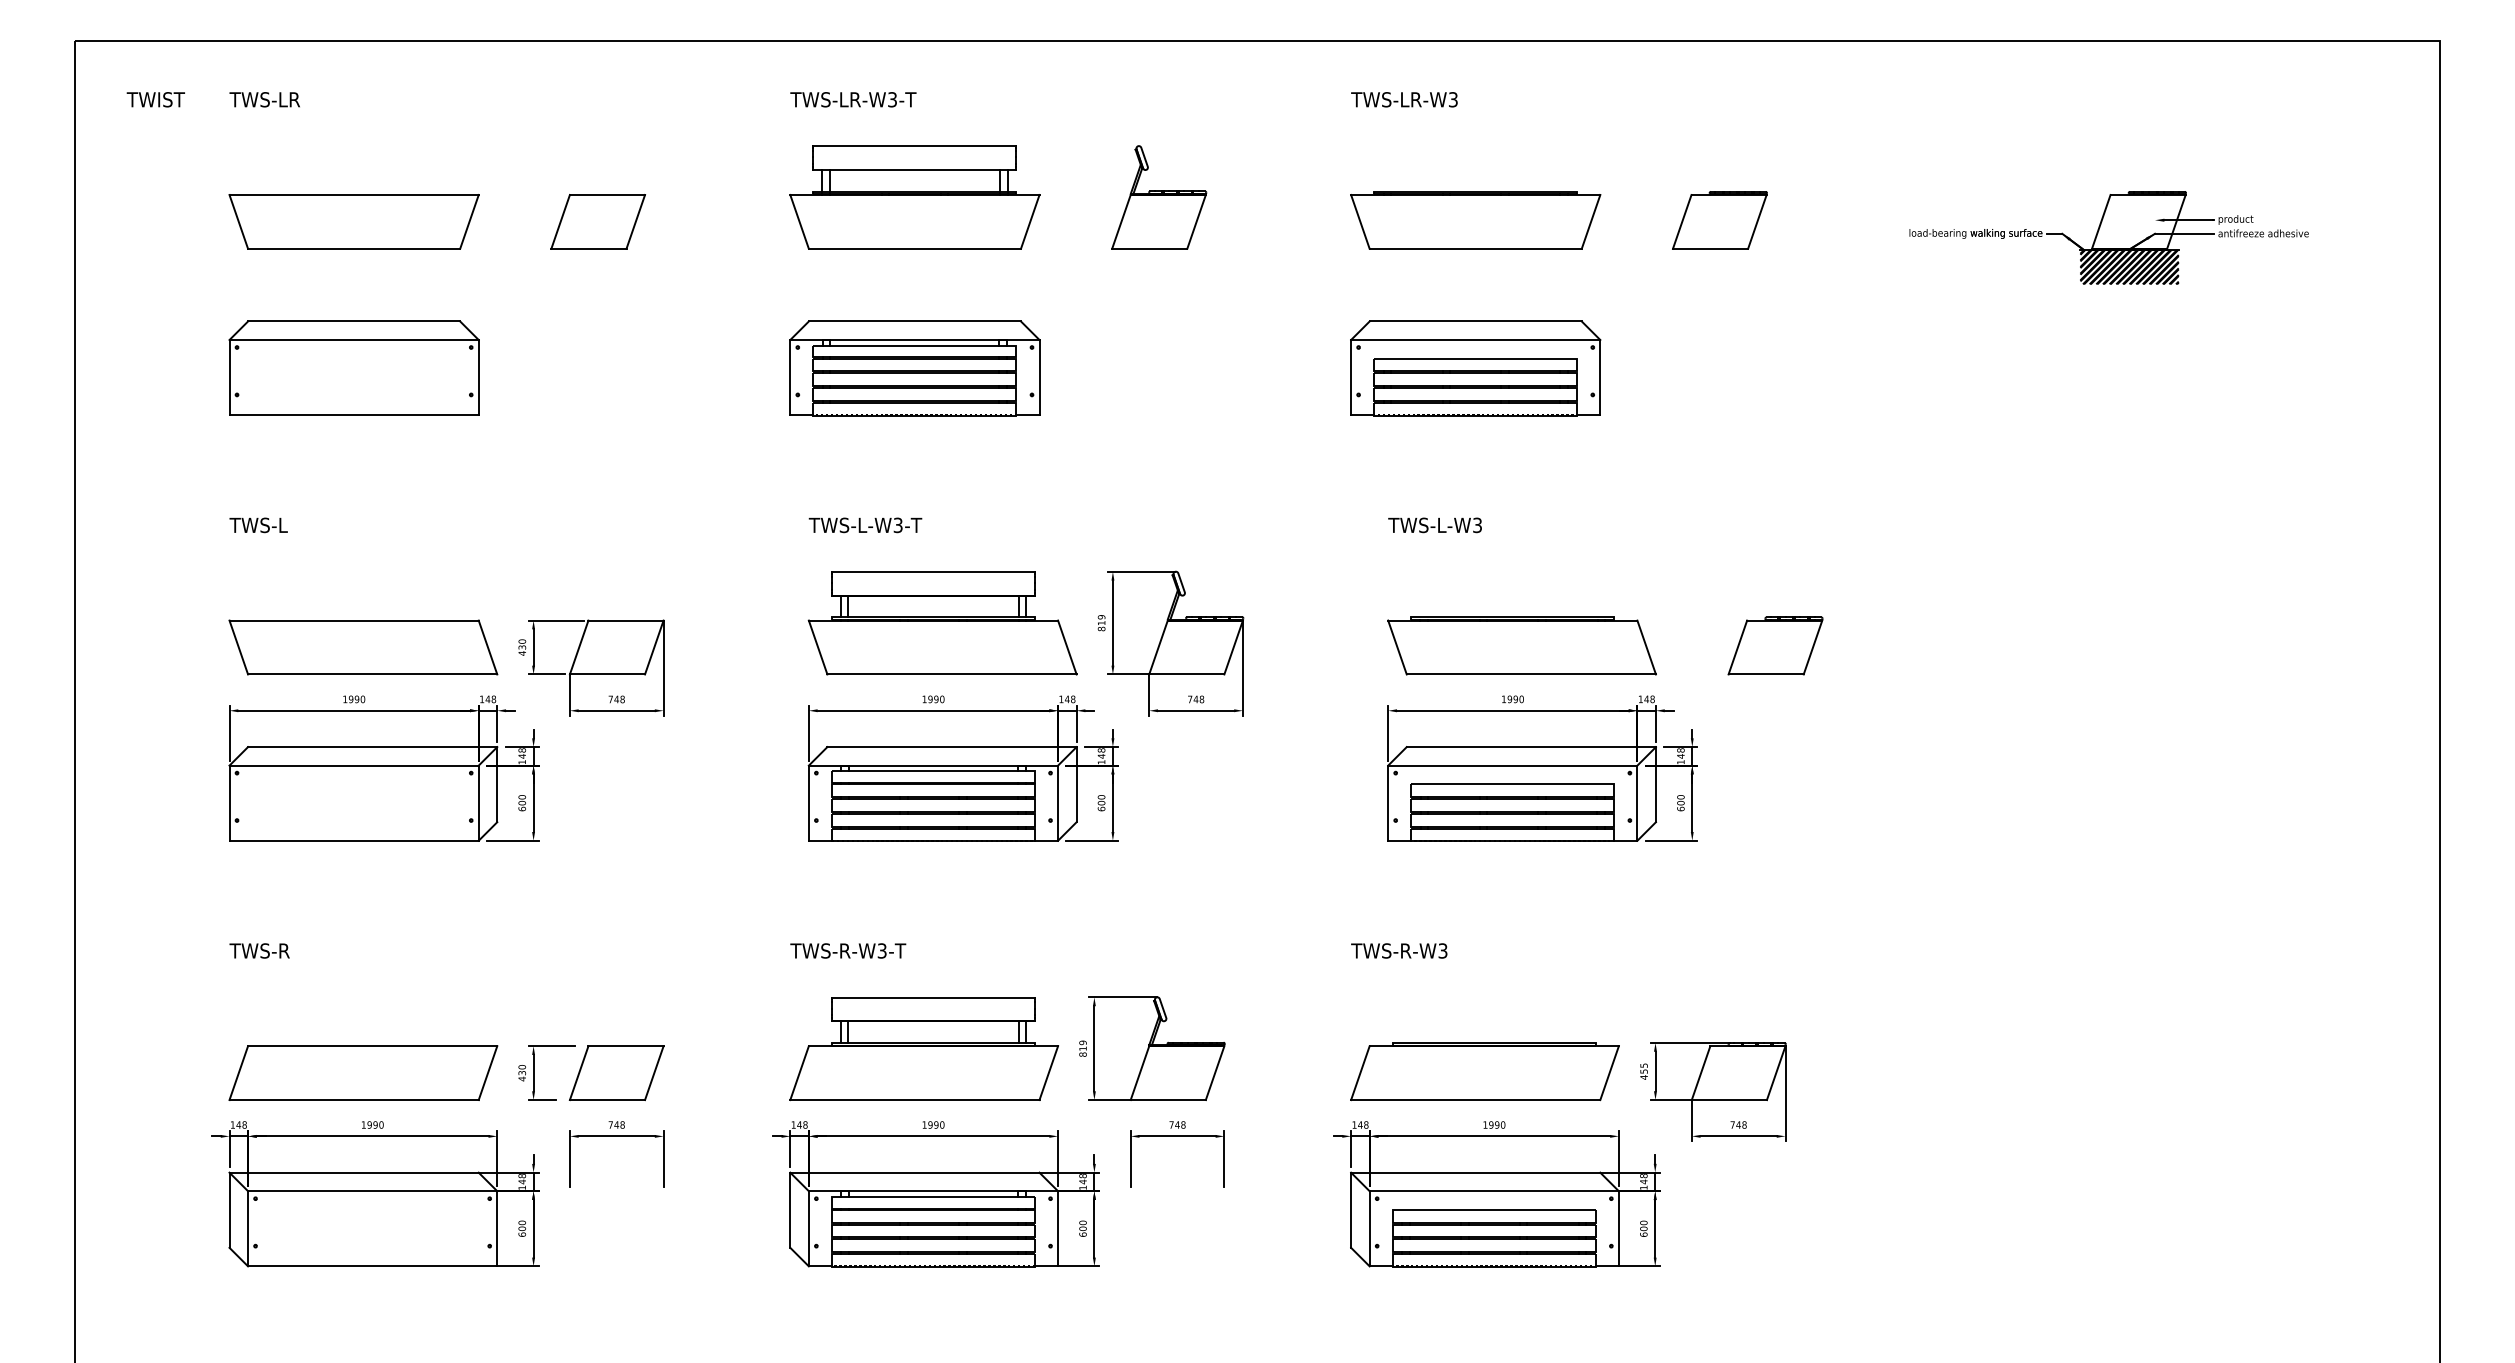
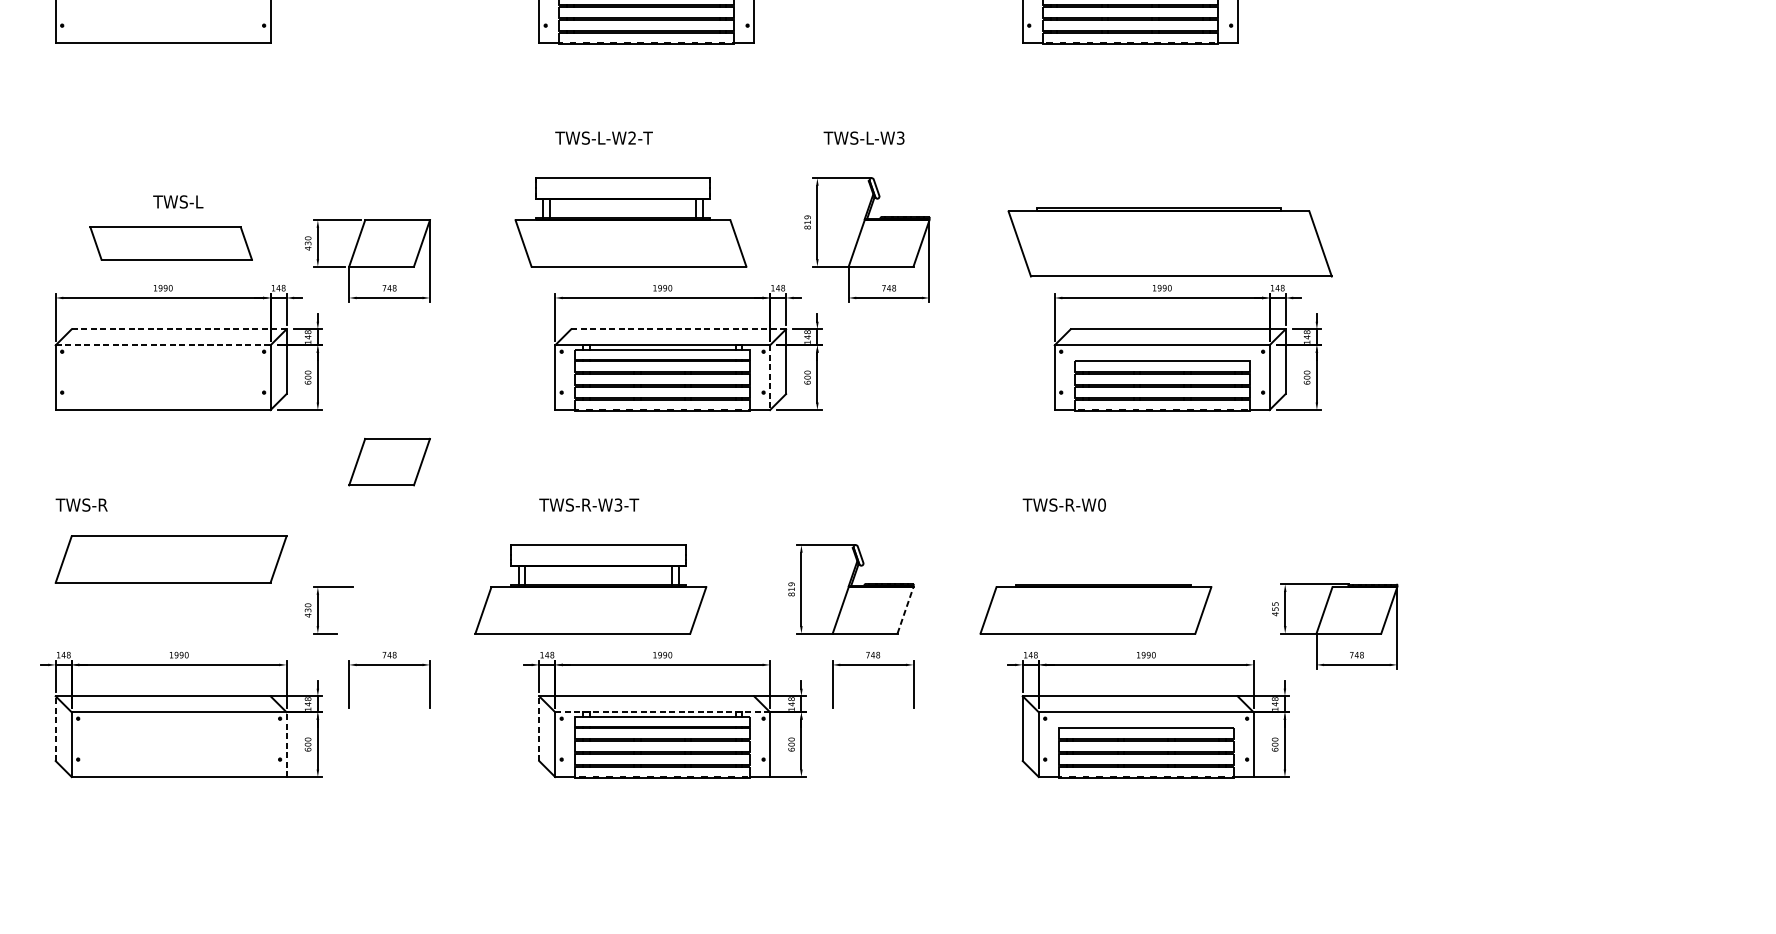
text: (258, 525) -> (178, 202), moved
text: (897, 525) -> (631, 138), TWS-L-W3-T -> TWS-L-W2-T
text: (1434, 525) -> (863, 138), moved
part: (942, 623) -> (630, 222), moved
part: (1521, 645) -> (1169, 241), size x1.4
part: (1775, 645) -> (1388, 241), removed
part: (363, 647) -> (171, 243), size x0.7
line: (372, 747) -> (178, 329), solid -> dashed
line: (952, 747) -> (679, 329), solid -> dashed
line: (354, 765) -> (163, 345), solid -> dashed
line: (1058, 803) -> (770, 377), solid -> dashed
text: (1442, 950) -> (1101, 504), TWS-R-W3 -> TWS-R-W0
part: (923, 1049) -> (590, 590), moved
part: (1484, 1071) -> (1095, 609), moved
part: (363, 1072) -> (171, 559), moved
line: (1215, 1072) -> (905, 609), solid -> dashed
part: (616, 1073) -> (389, 462), moved
line: (933, 1191) -> (662, 712), solid -> dashed
line: (229, 1210) -> (55, 728), solid -> dashed
line: (790, 1210) -> (539, 728), solid -> dashed
line: (497, 1228) -> (286, 744), solid -> dashed

